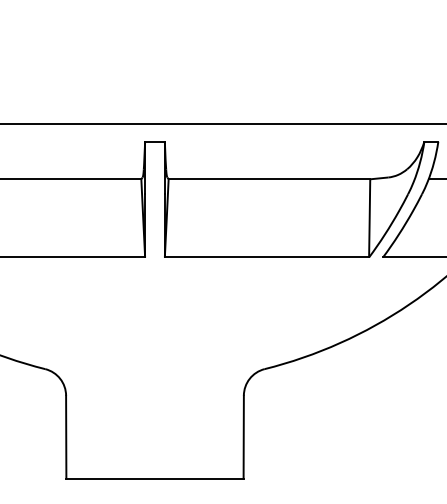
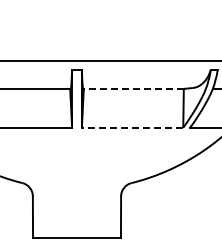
line: (268, 178) -> (133, 88), solid -> dashed
line: (266, 257) -> (132, 127), solid -> dashed

